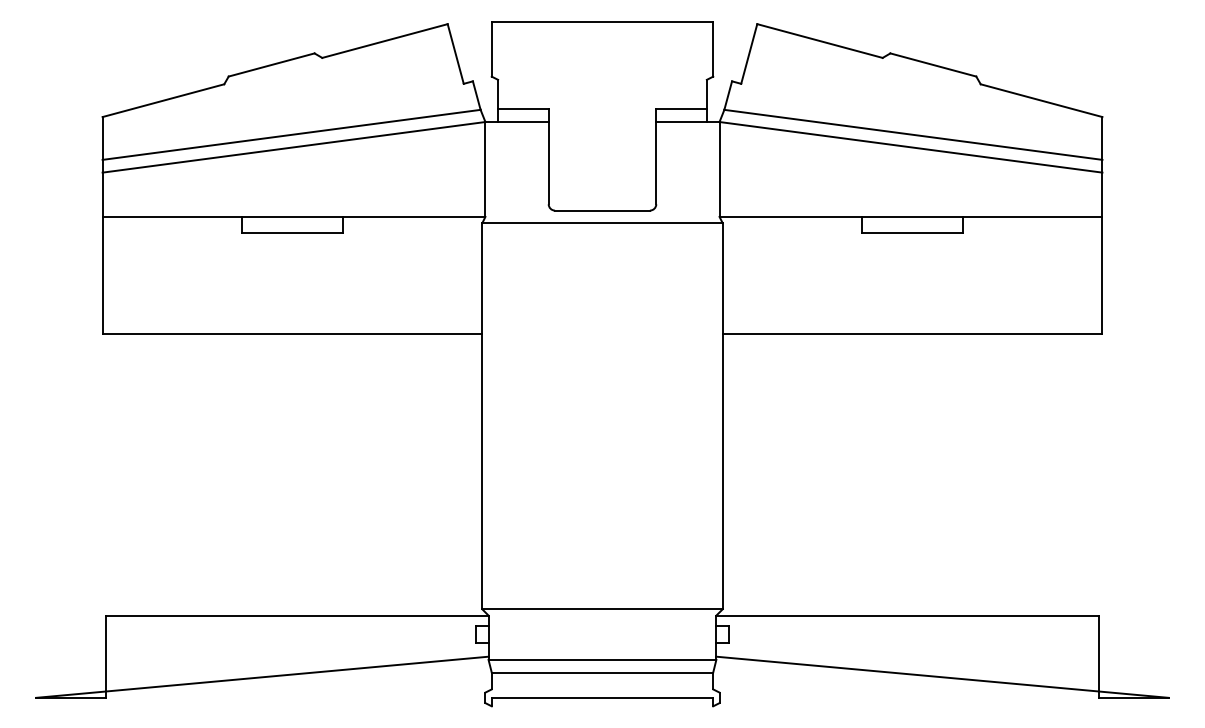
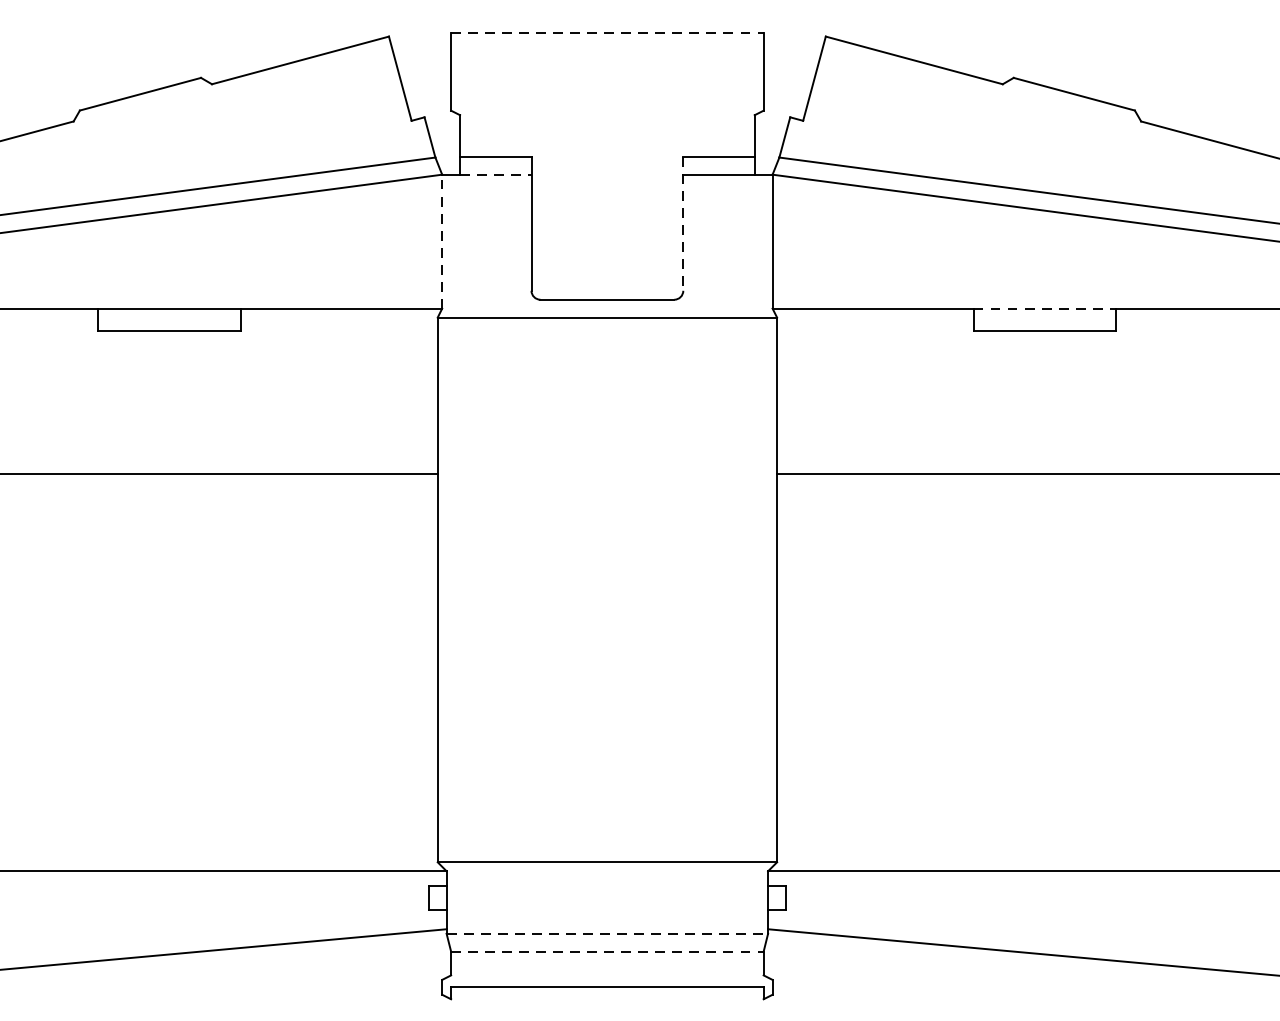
line: (602, 21) -> (607, 32), solid -> dashed
line: (523, 122) -> (495, 175), solid -> dashed
line: (656, 157) -> (683, 224), solid -> dashed
line: (485, 168) -> (442, 240), solid -> dashed
line: (912, 216) -> (1044, 308), solid -> dashed
line: (602, 659) -> (607, 933), solid -> dashed
line: (602, 672) -> (607, 951), solid -> dashed

